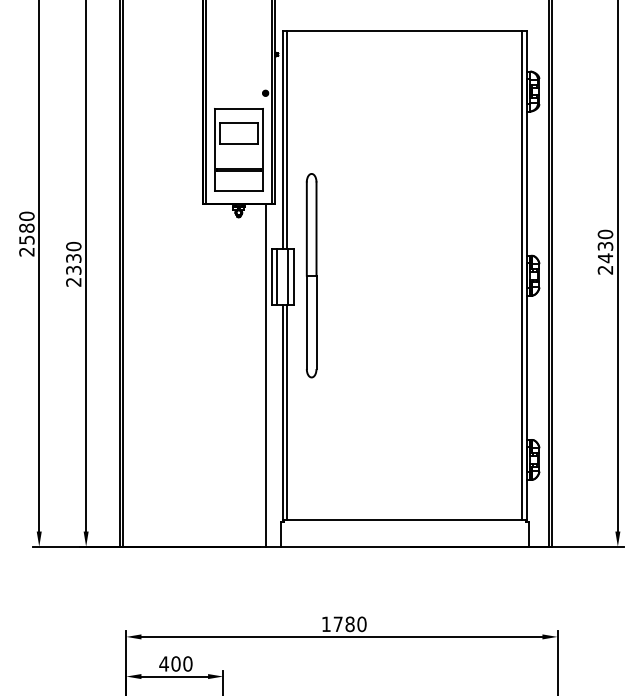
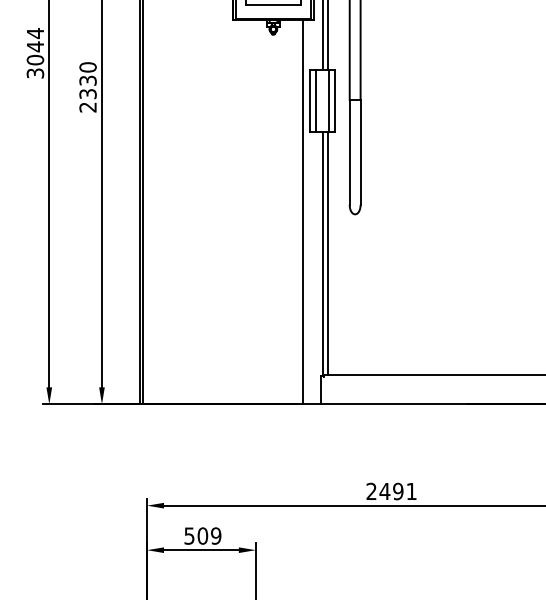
text: (26, 233) -> (34, 52), 2580 -> 3044
text: (343, 624) -> (390, 491), 1780 -> 2491
text: (175, 663) -> (202, 535), 400 -> 509

